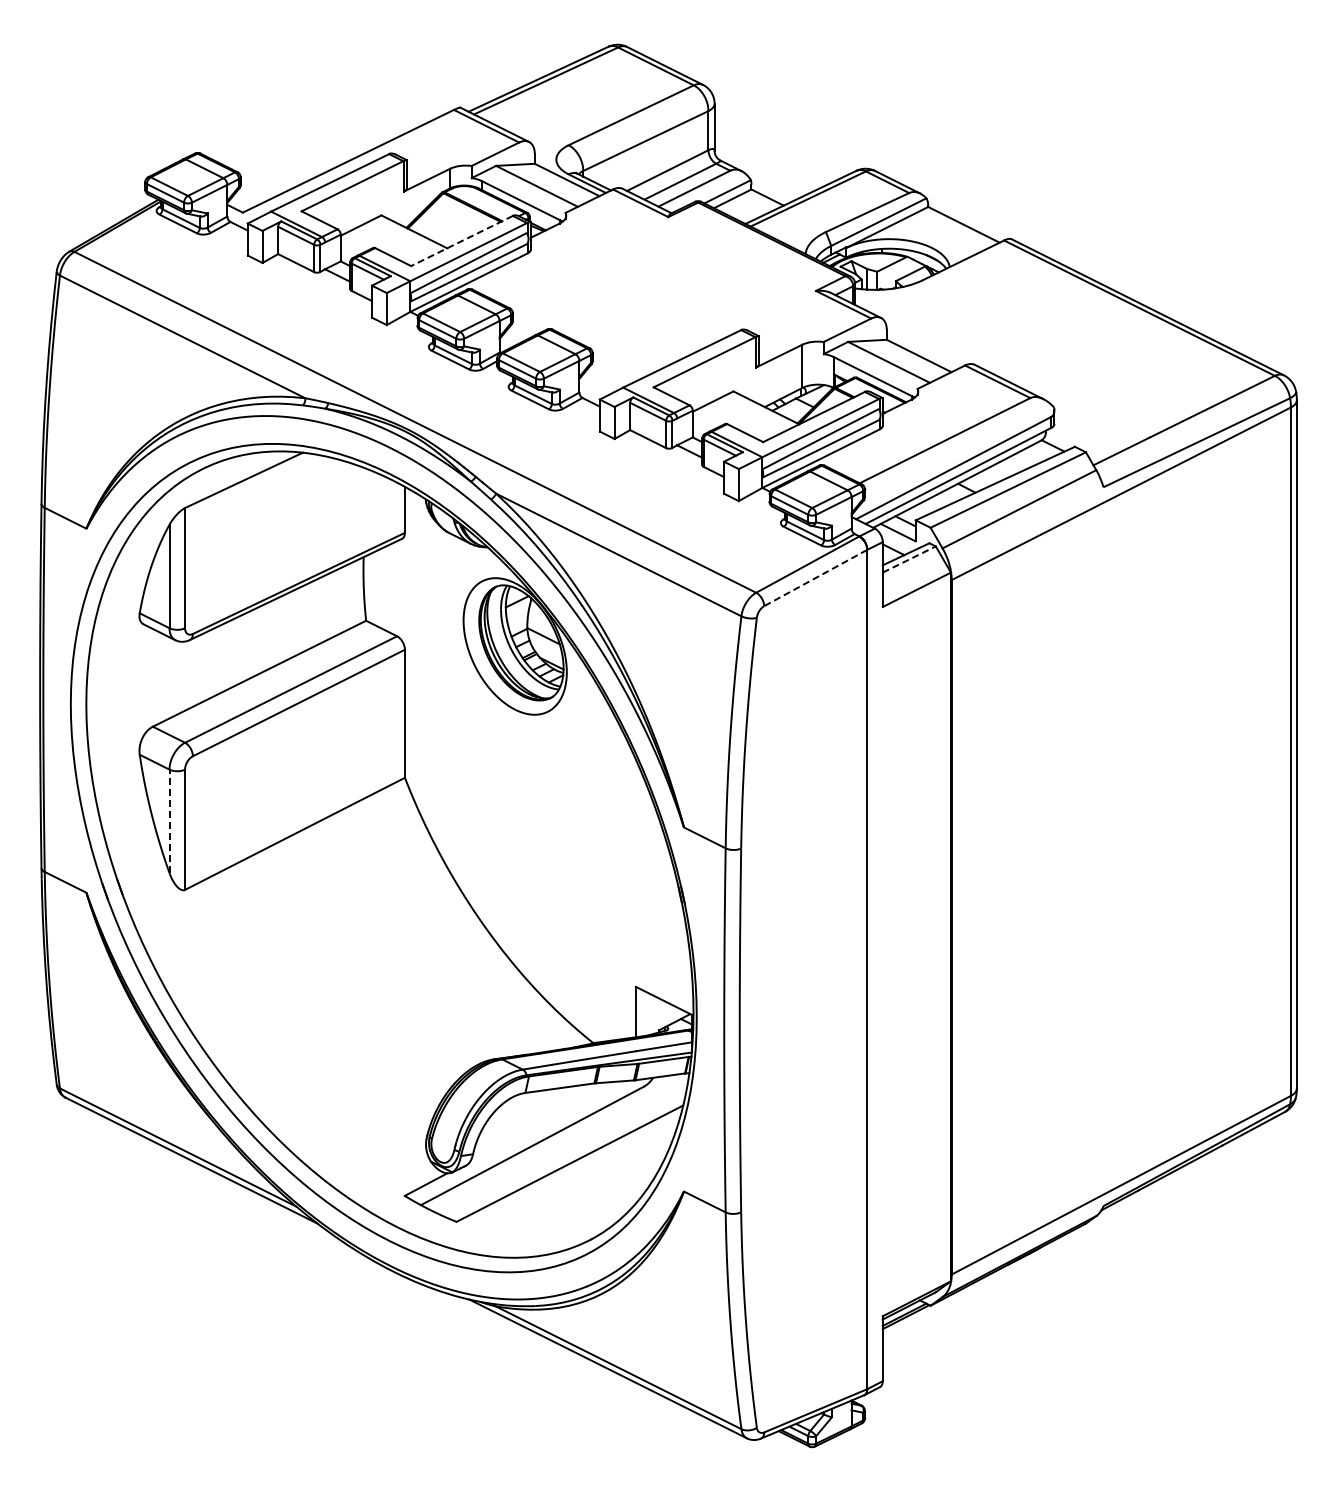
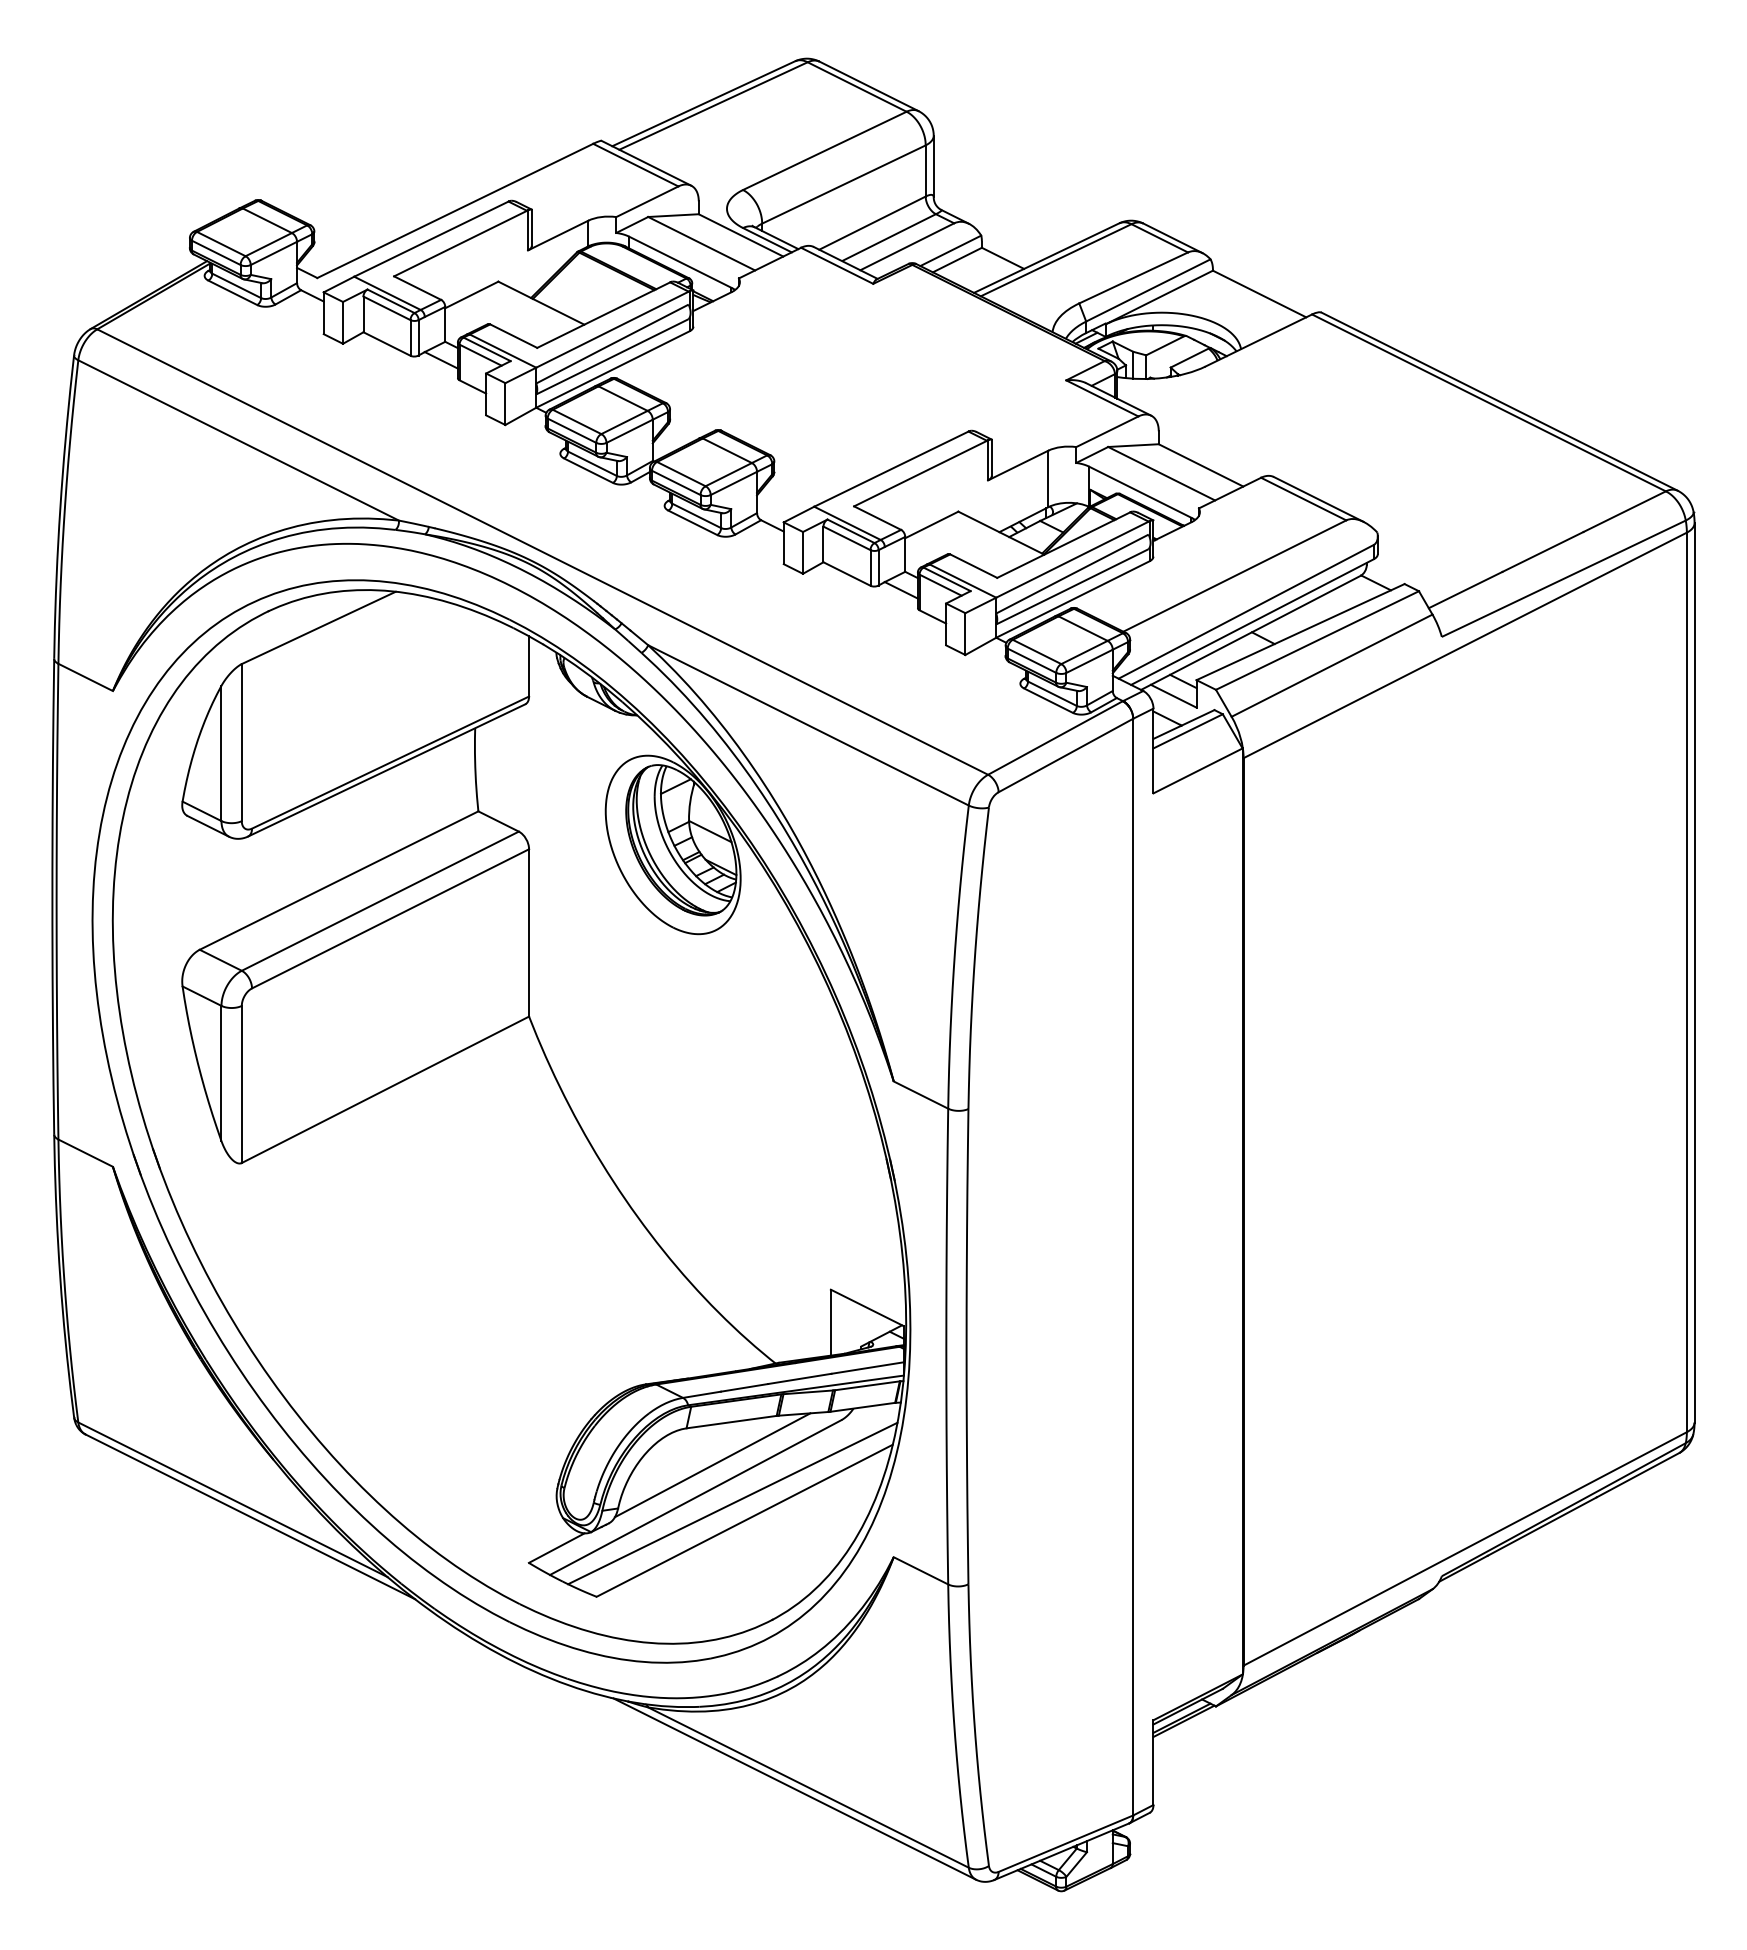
line: (462, 241) -> (604, 315), dashed -> solid
line: (909, 559) -> (1188, 731), dashed -> solid
line: (815, 578) -> (1065, 756), dashed -> solid
line: (169, 821) -> (221, 1073), dashed -> solid
line: (545, 1120) -> (712, 1464), added
line: (560, 1150) -> (732, 1503), added

